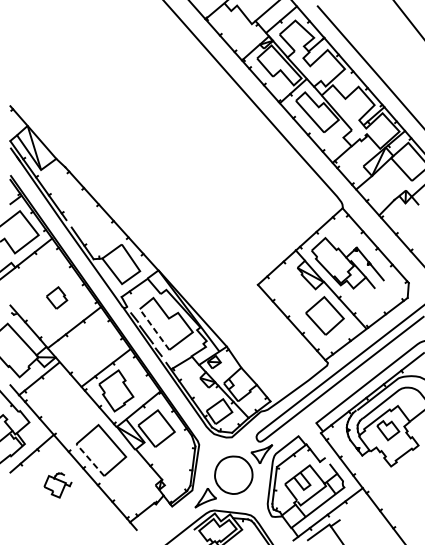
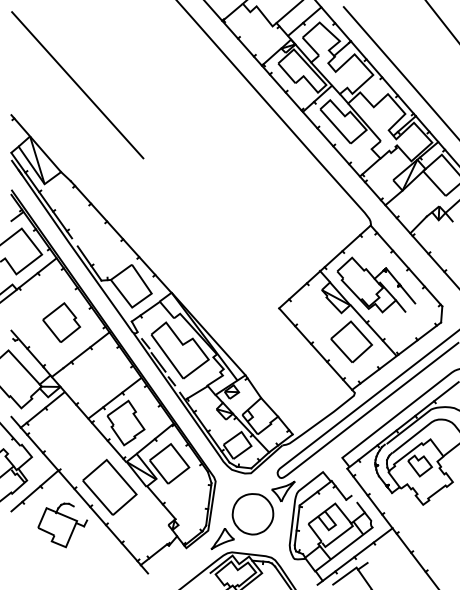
line: (71, 78) -> (77, 85), added
part: (56, 297) -> (61, 322), size x1.67
line: (154, 329) -> (167, 356), dashed -> solid
line: (89, 459) -> (97, 497), dashed -> solid
part: (57, 485) -> (62, 525), size x1.67

